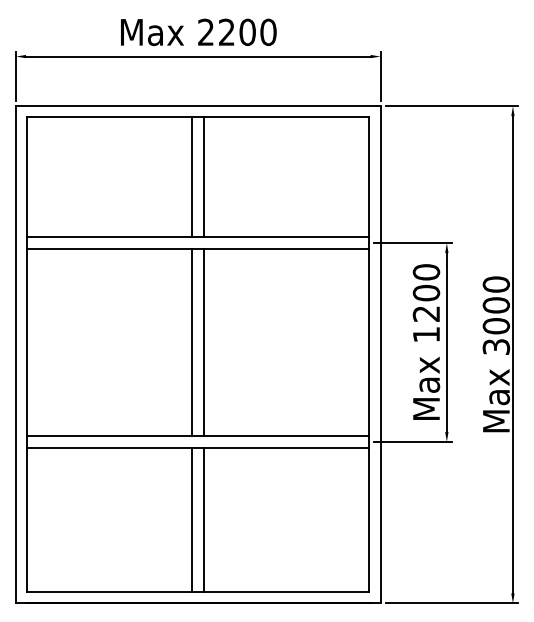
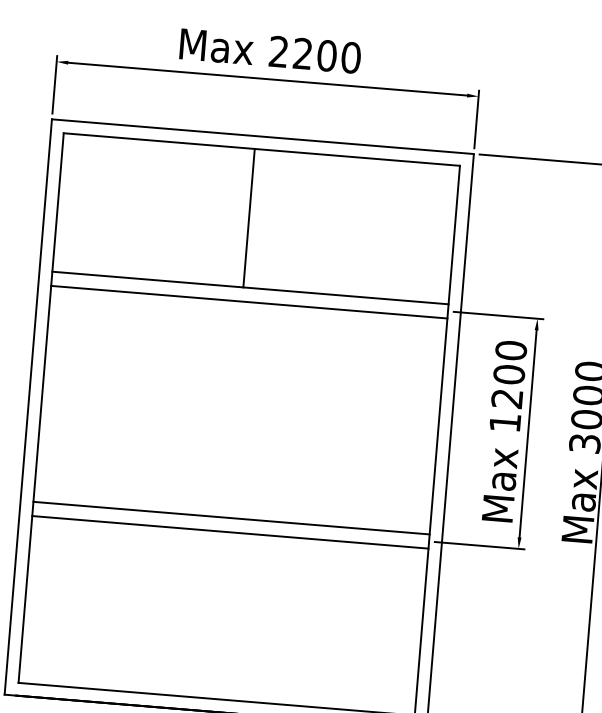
line: (204, 177) -> (263, 219), removed
line: (192, 342) -> (233, 409), removed
line: (204, 342) -> (247, 410), removed
line: (192, 520) -> (216, 615), removed
line: (204, 520) -> (230, 616), removed

